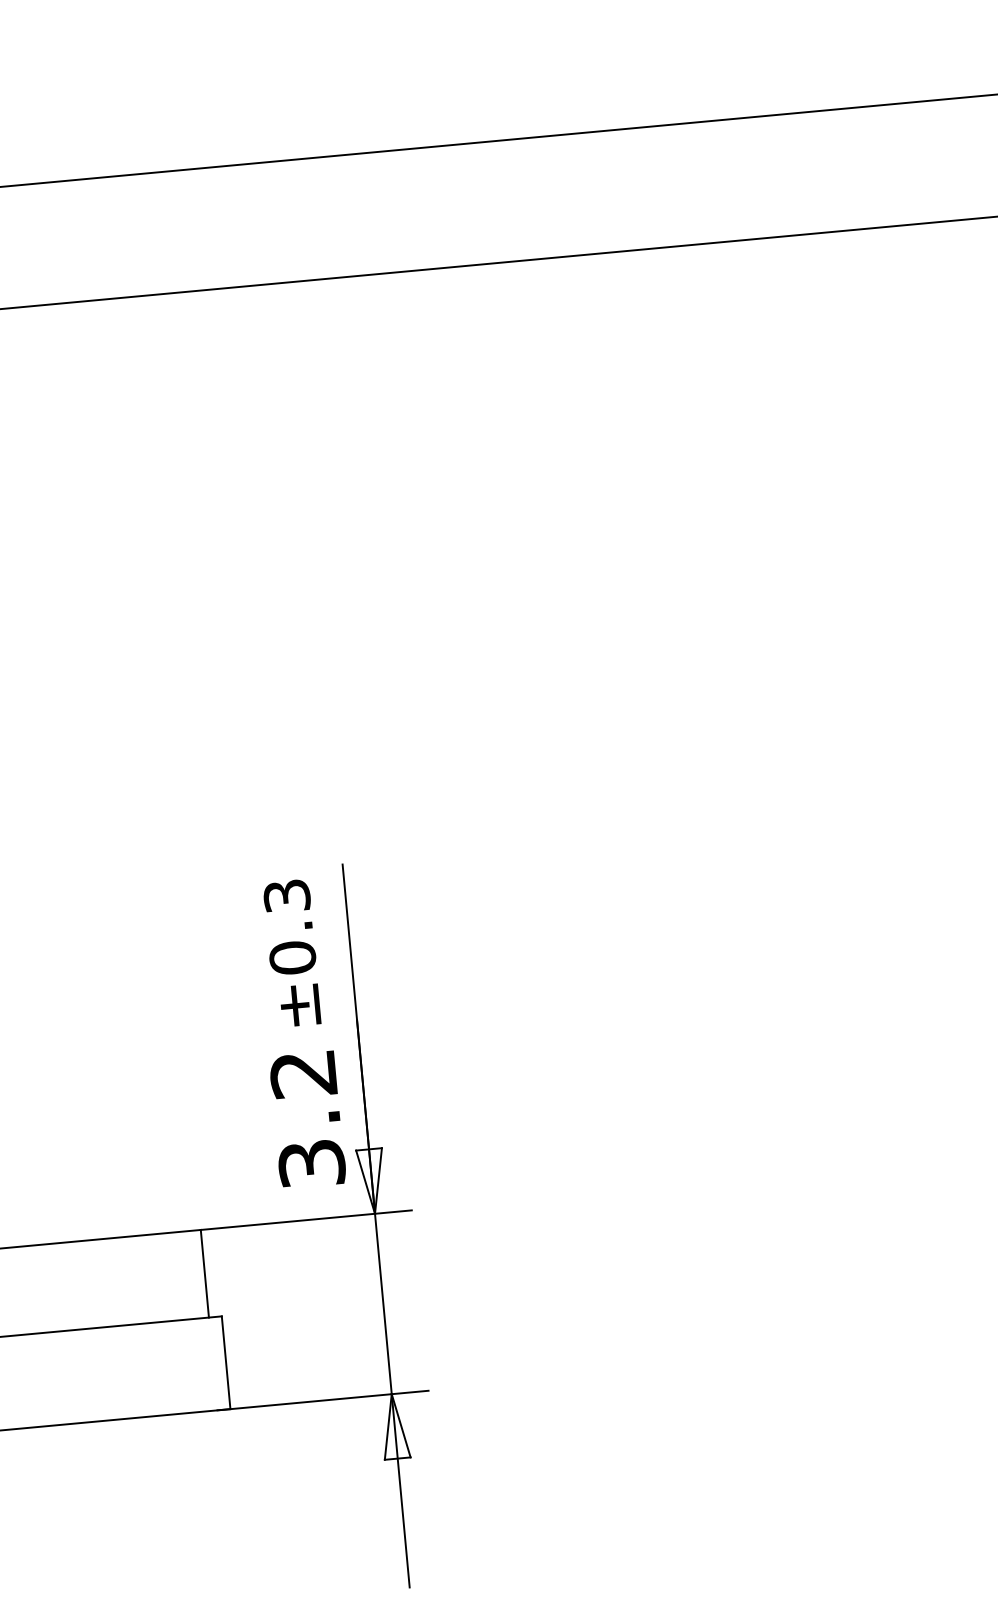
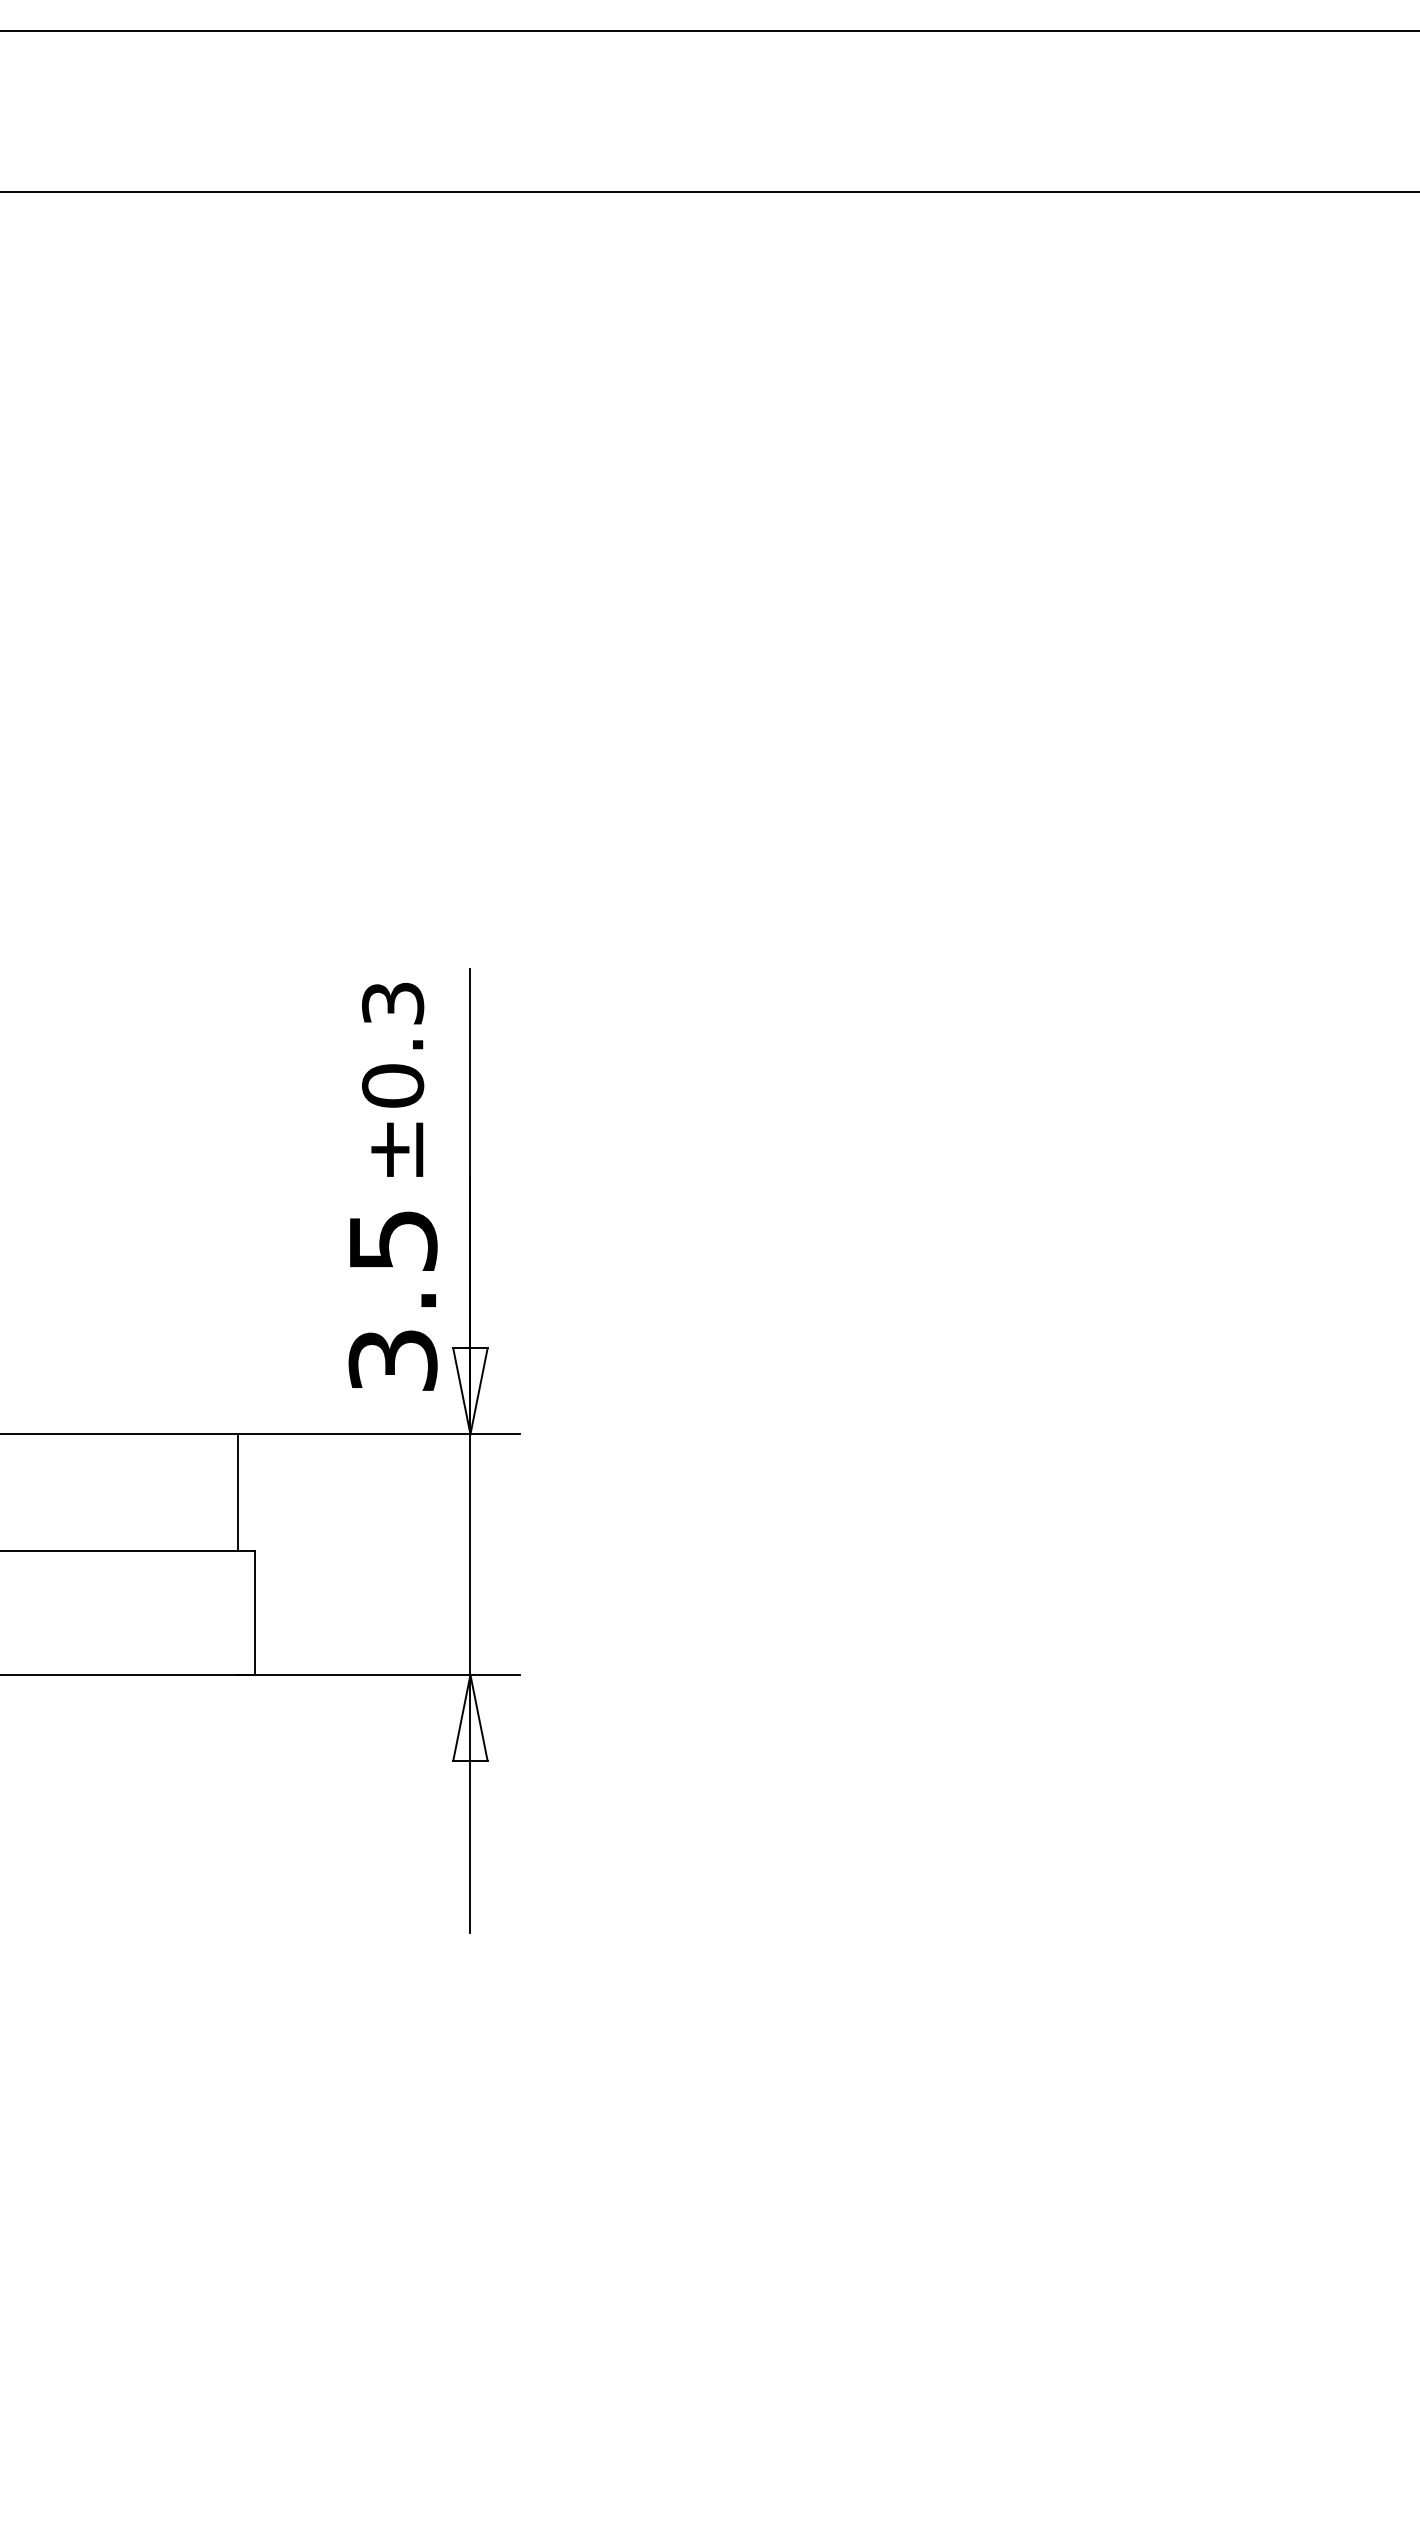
text: (303, 1074) -> (392, 1241), 3.2 -> 3.5

